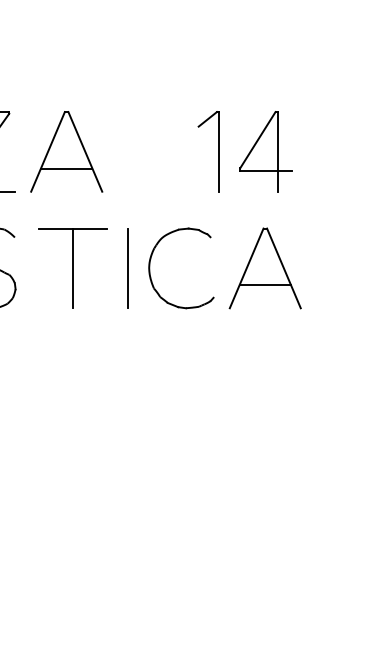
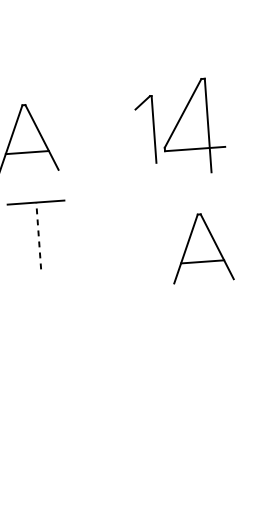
part: (265, 151) -> (193, 126), size x1.4
line: (73, 268) -> (39, 236), solid -> dashed
line: (127, 268) -> (84, 232), removed
part: (150, 268) -> (103, 231), removed
part: (264, 268) -> (200, 248), moved

